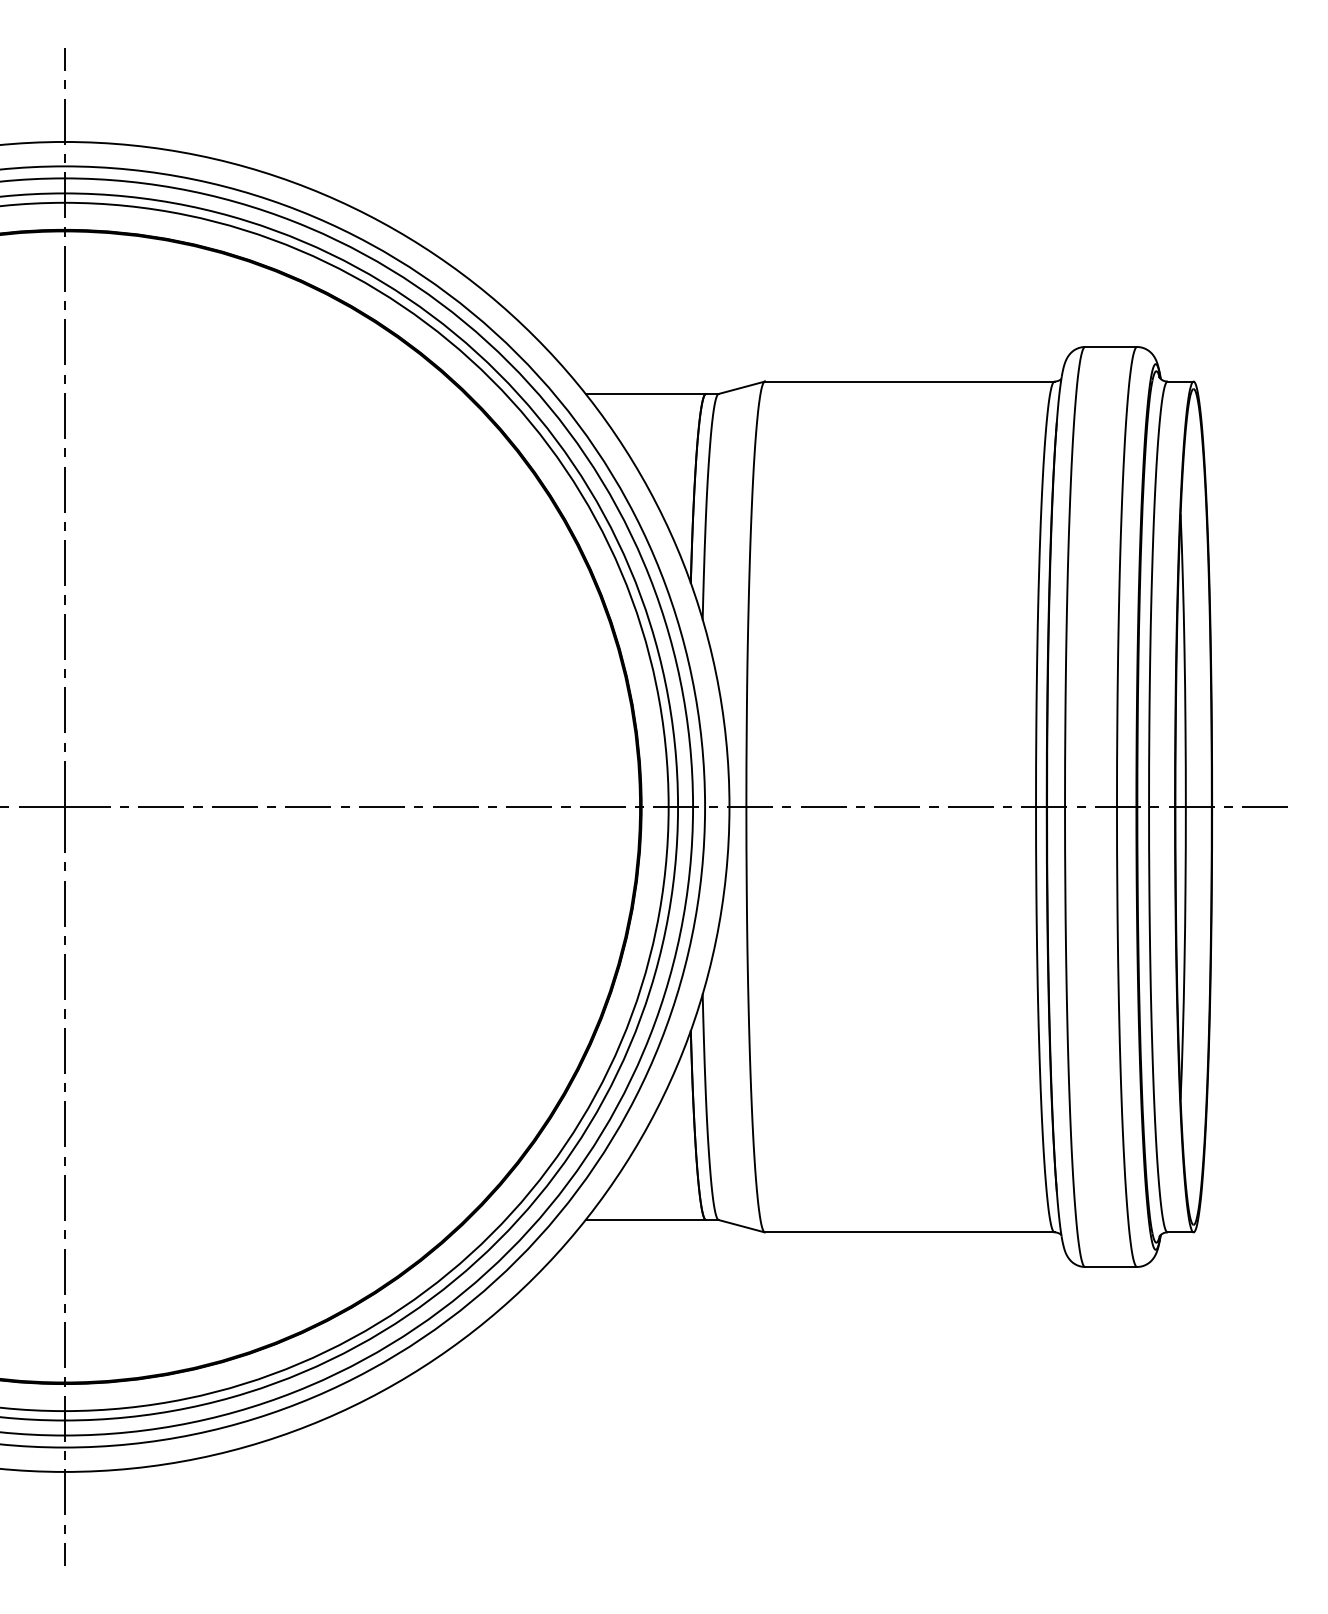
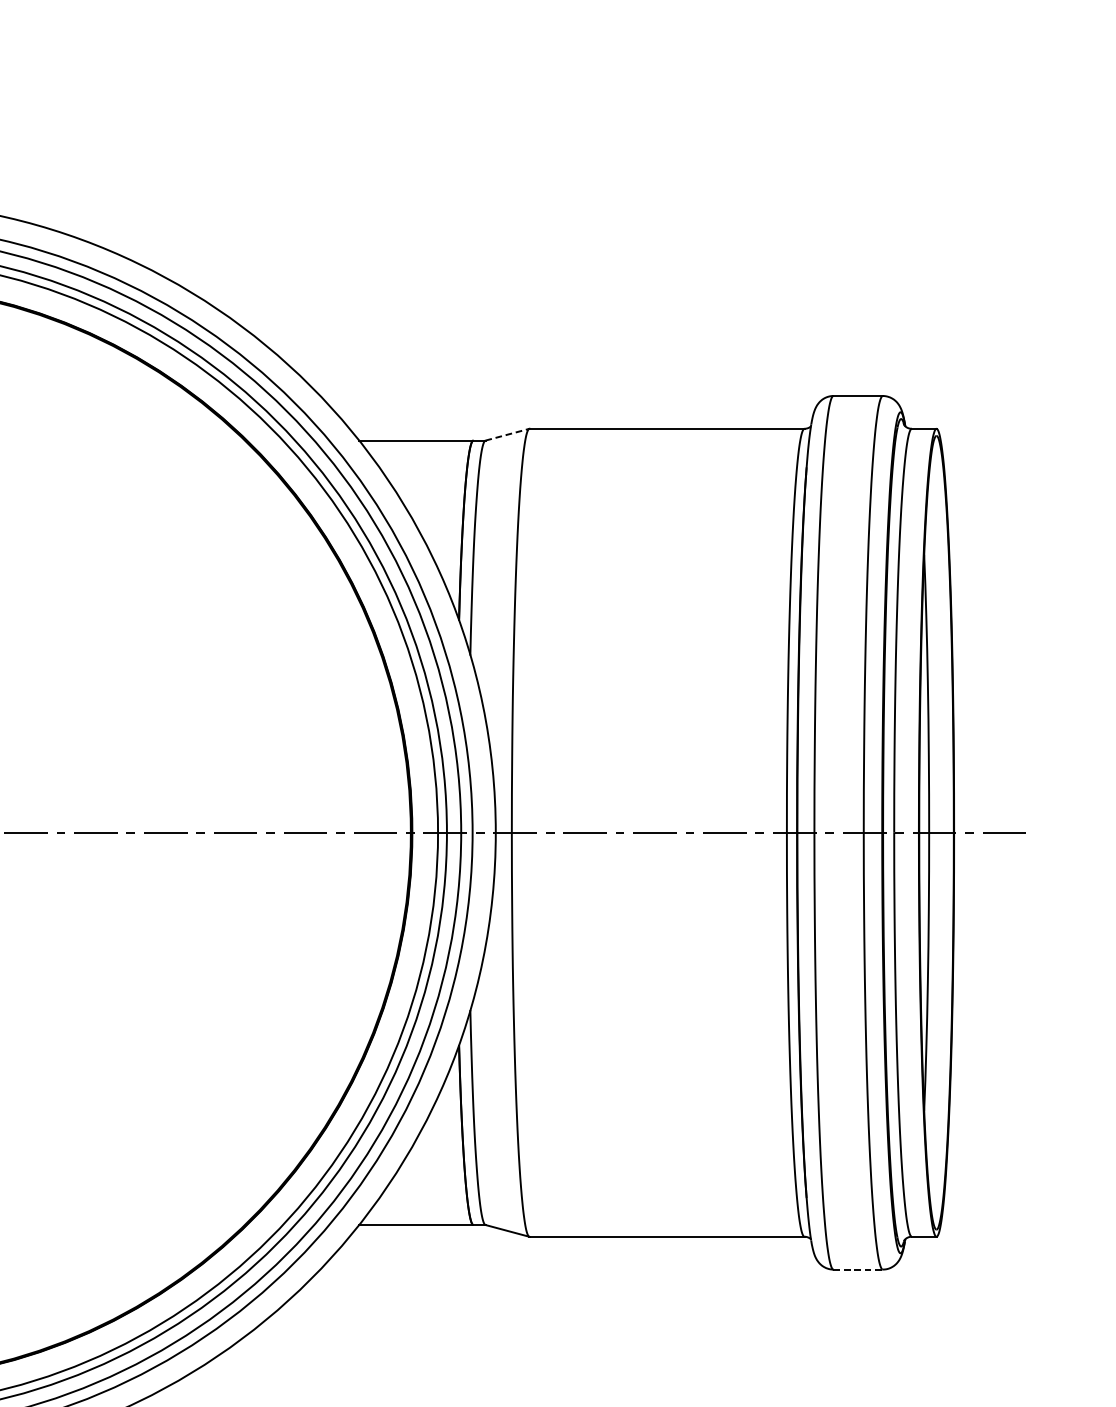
line: (741, 387) -> (507, 434), solid -> dashed
line: (1111, 1266) -> (858, 1269), solid -> dashed

